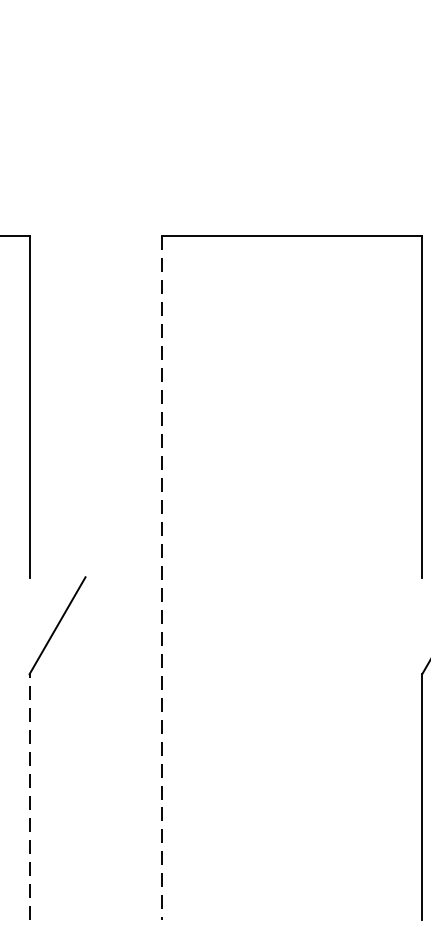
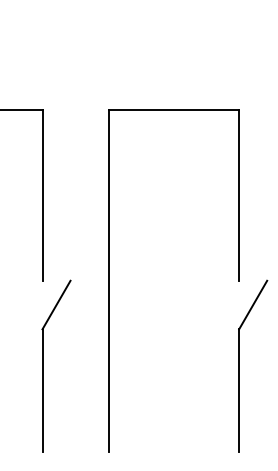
line: (161, 578) -> (108, 281), dashed -> solid
line: (29, 796) -> (42, 390), dashed -> solid

